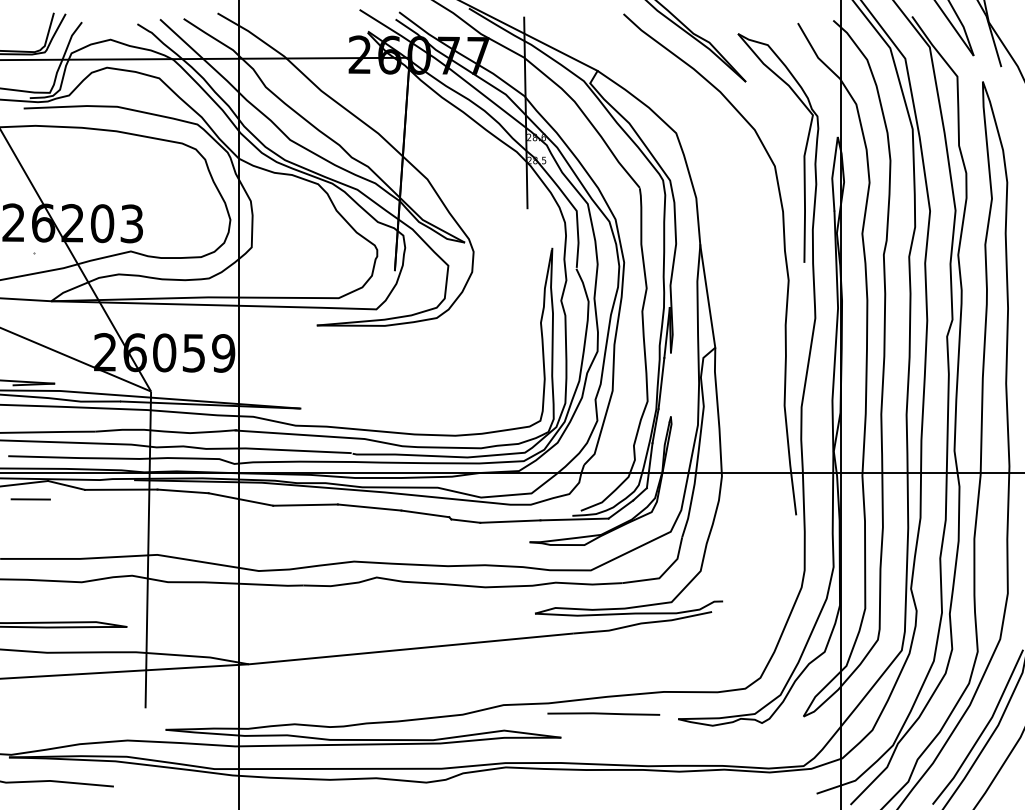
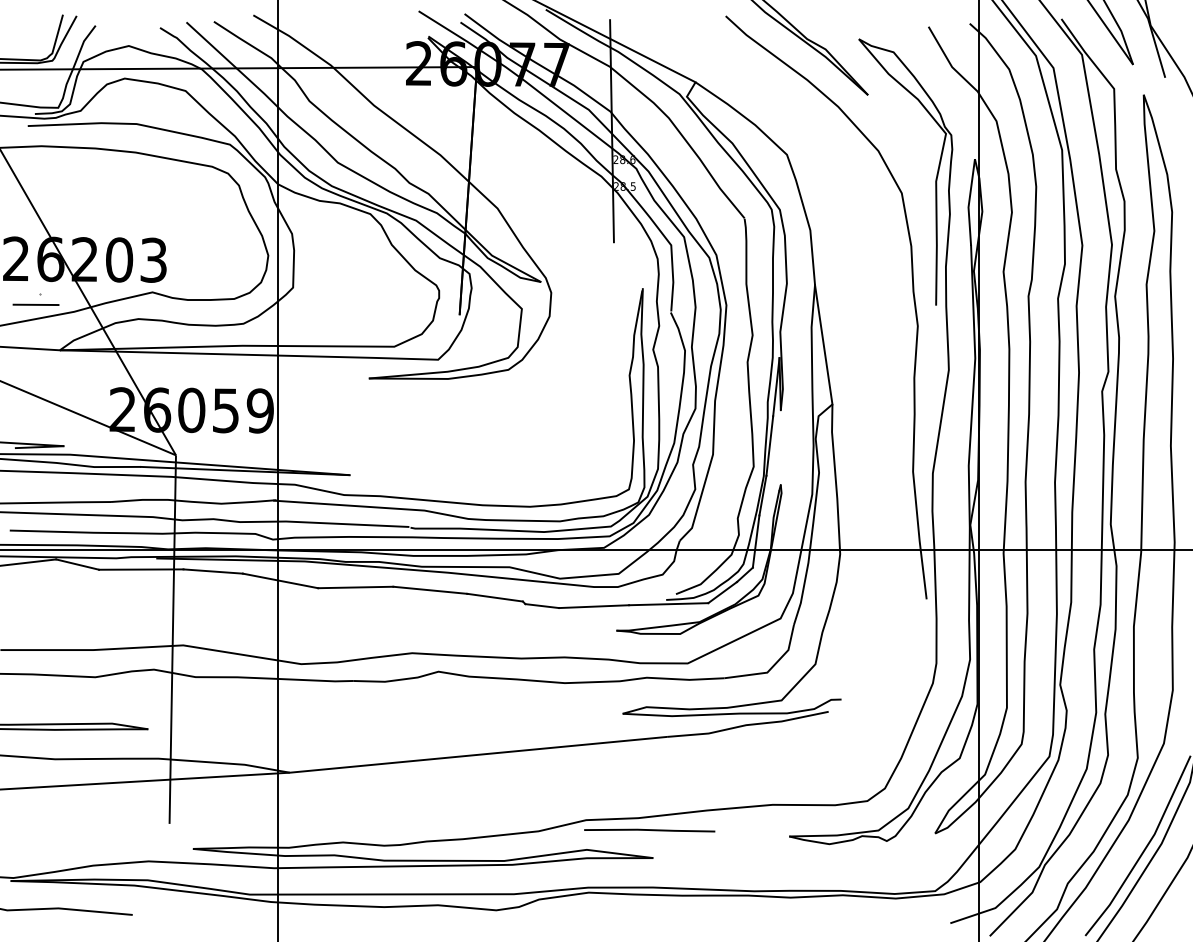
line: (30, 499) -> (35, 304), moved
line: (603, 713) -> (649, 830), moved

